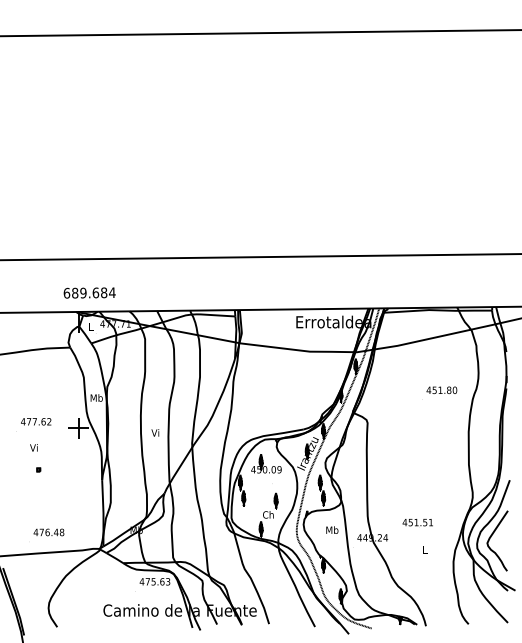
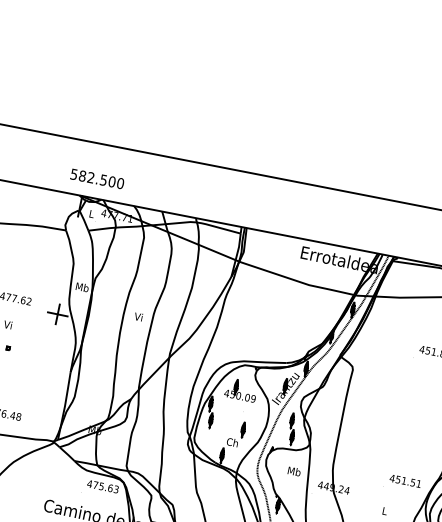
text: (89, 292) -> (97, 178), 689.684 -> 582.500
text: (155, 432) -> (138, 316), moved
text: (417, 522) -> (405, 481), moved

